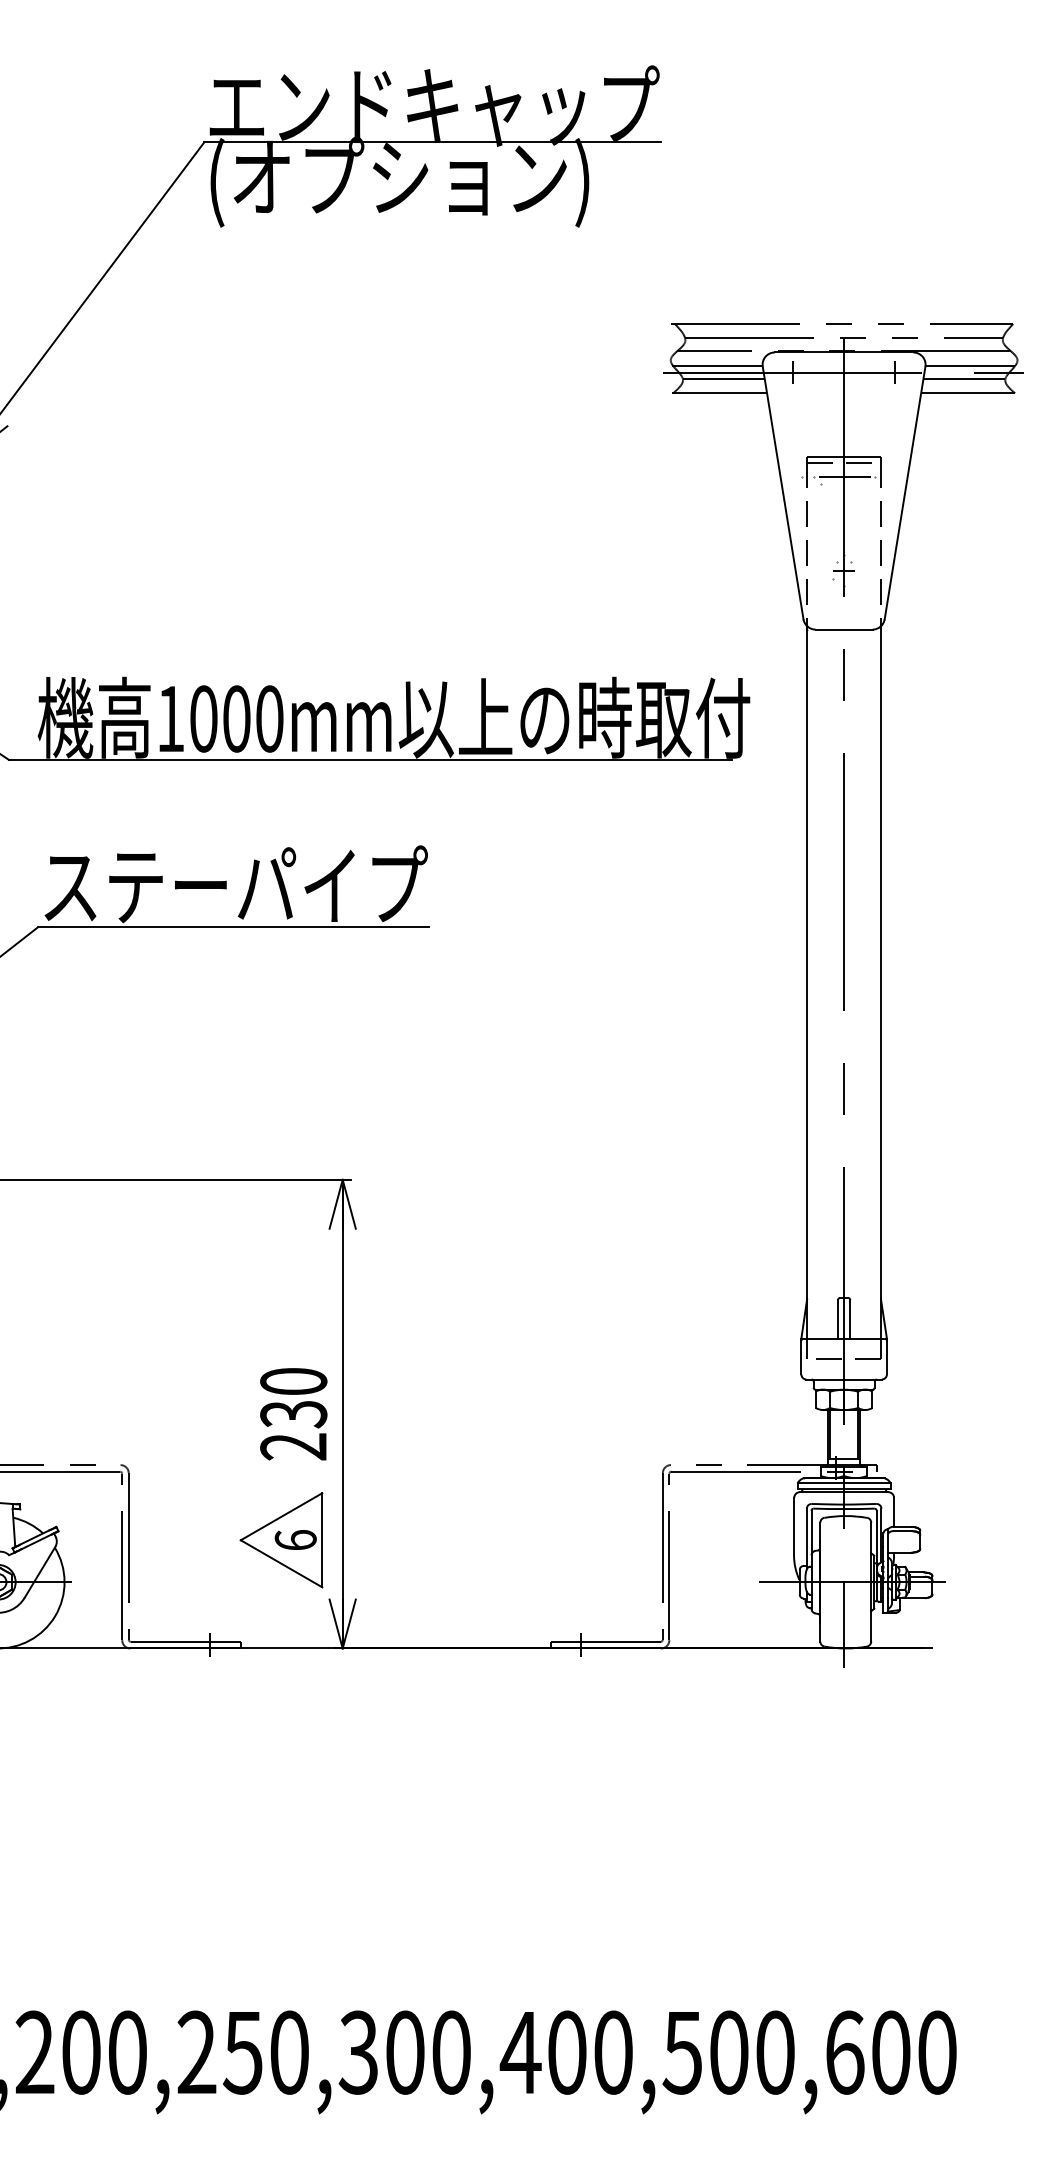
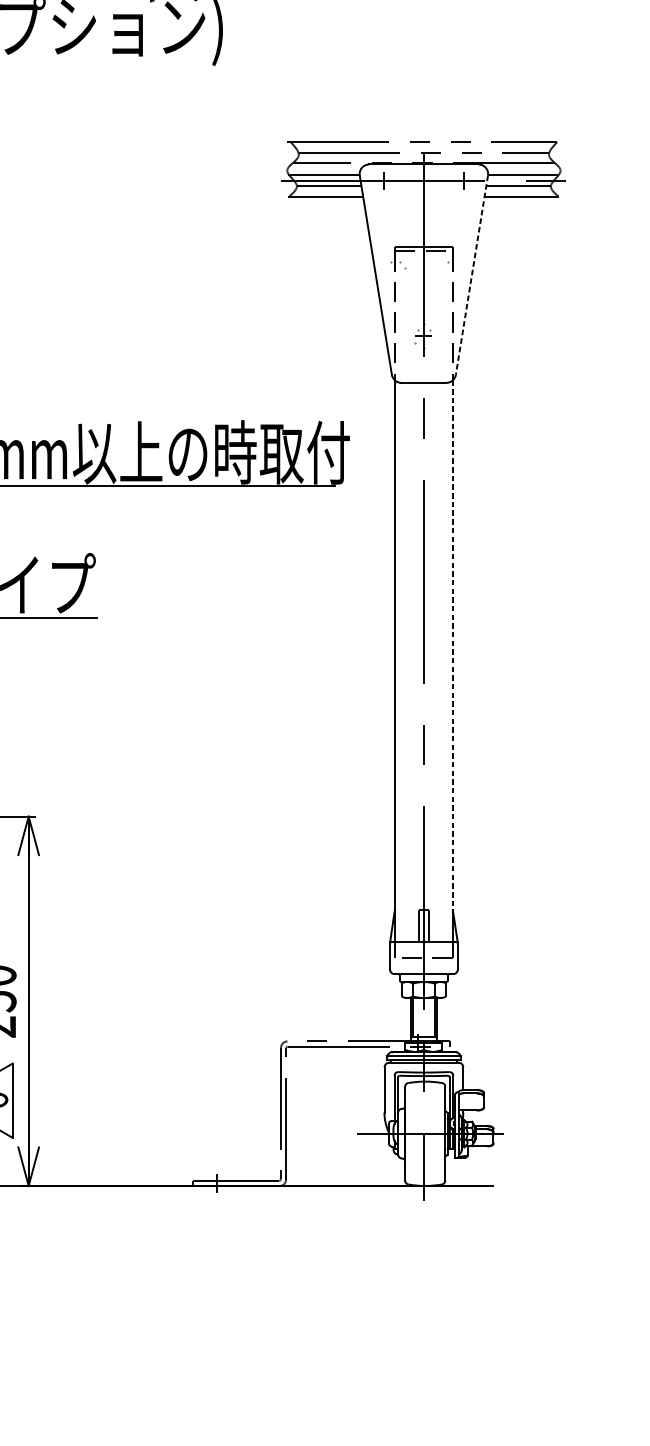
line: (844, 476) -> (424, 262), removed
line: (905, 492) -> (472, 274), solid -> dashed
line: (880, 963) -> (452, 646), solid -> dashed

